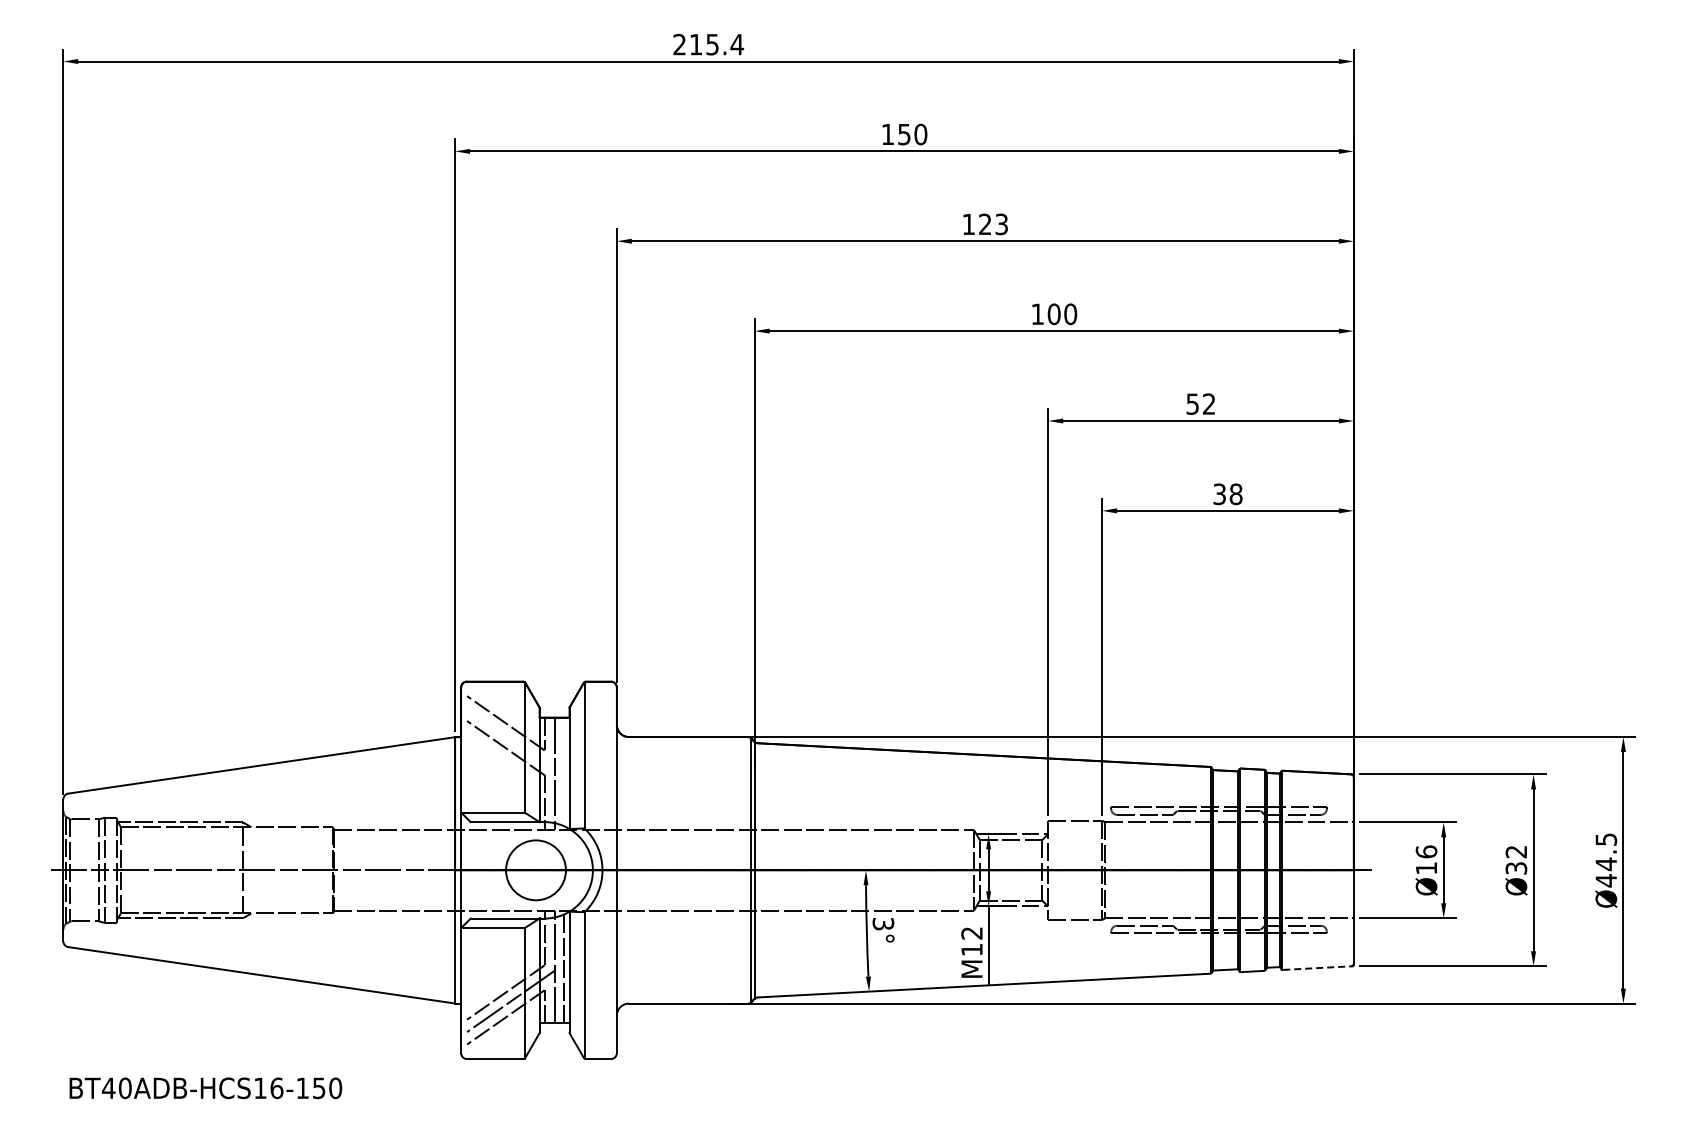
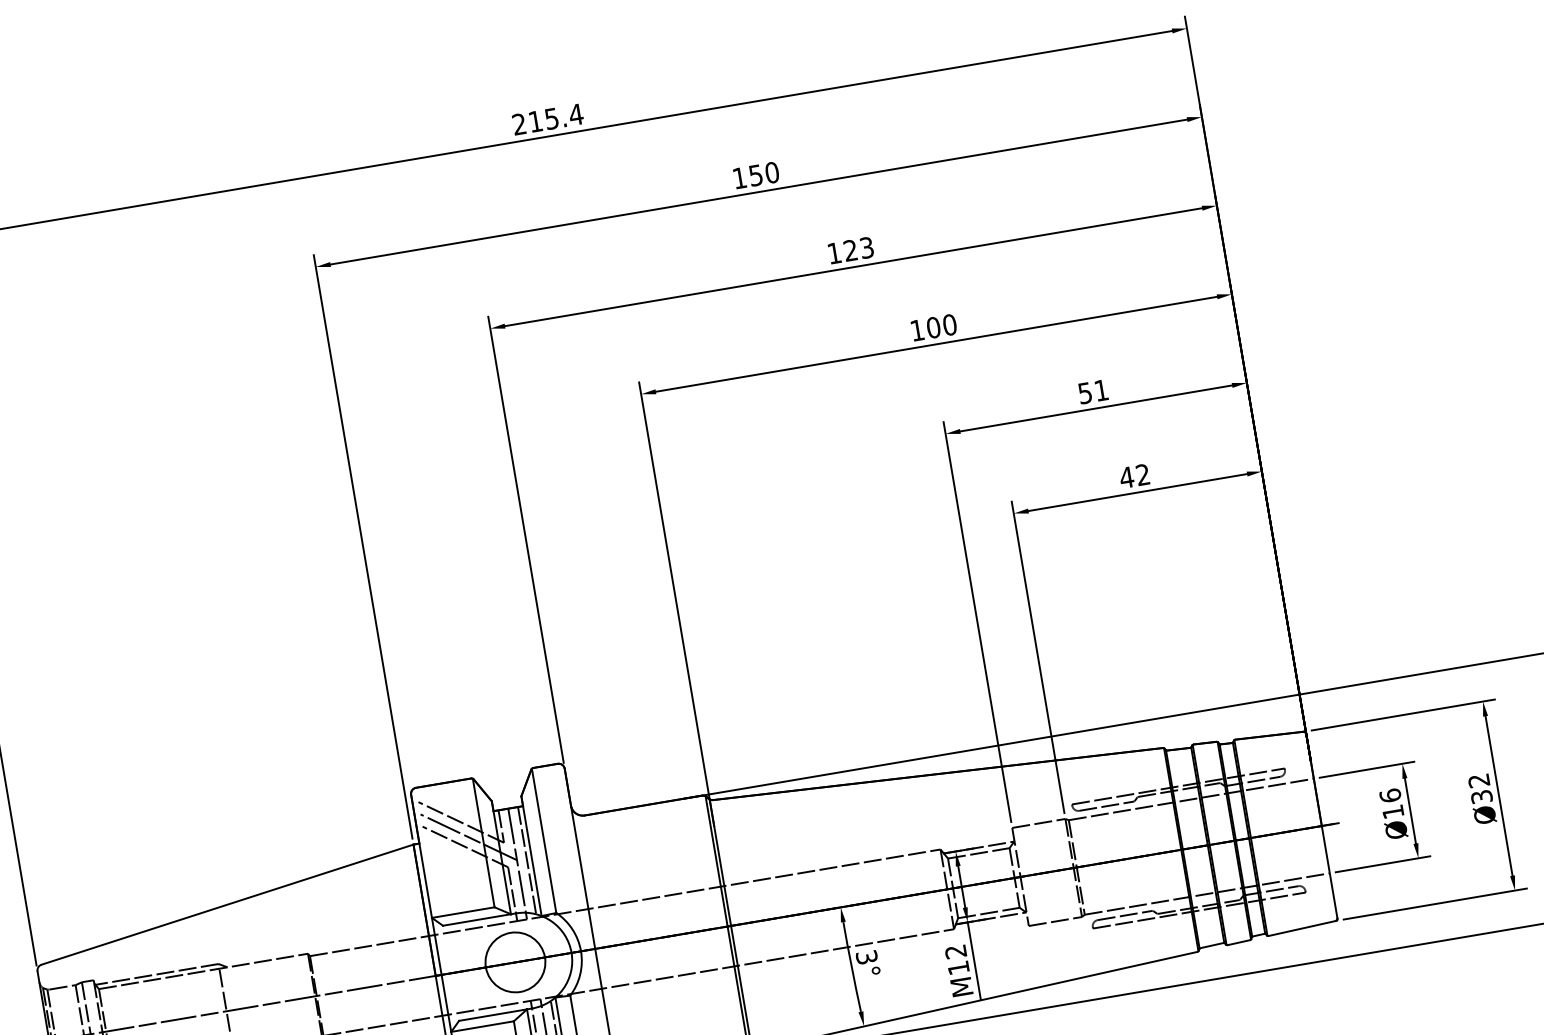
text: (1209, 403) -> (1101, 389), 52 -> 51
text: (1227, 494) -> (1134, 476), 38 -> 42
line: (510, 738) -> (468, 836), added
line: (564, 773) -> (527, 862), added
line: (1317, 968) -> (1302, 928), dashed -> solid

